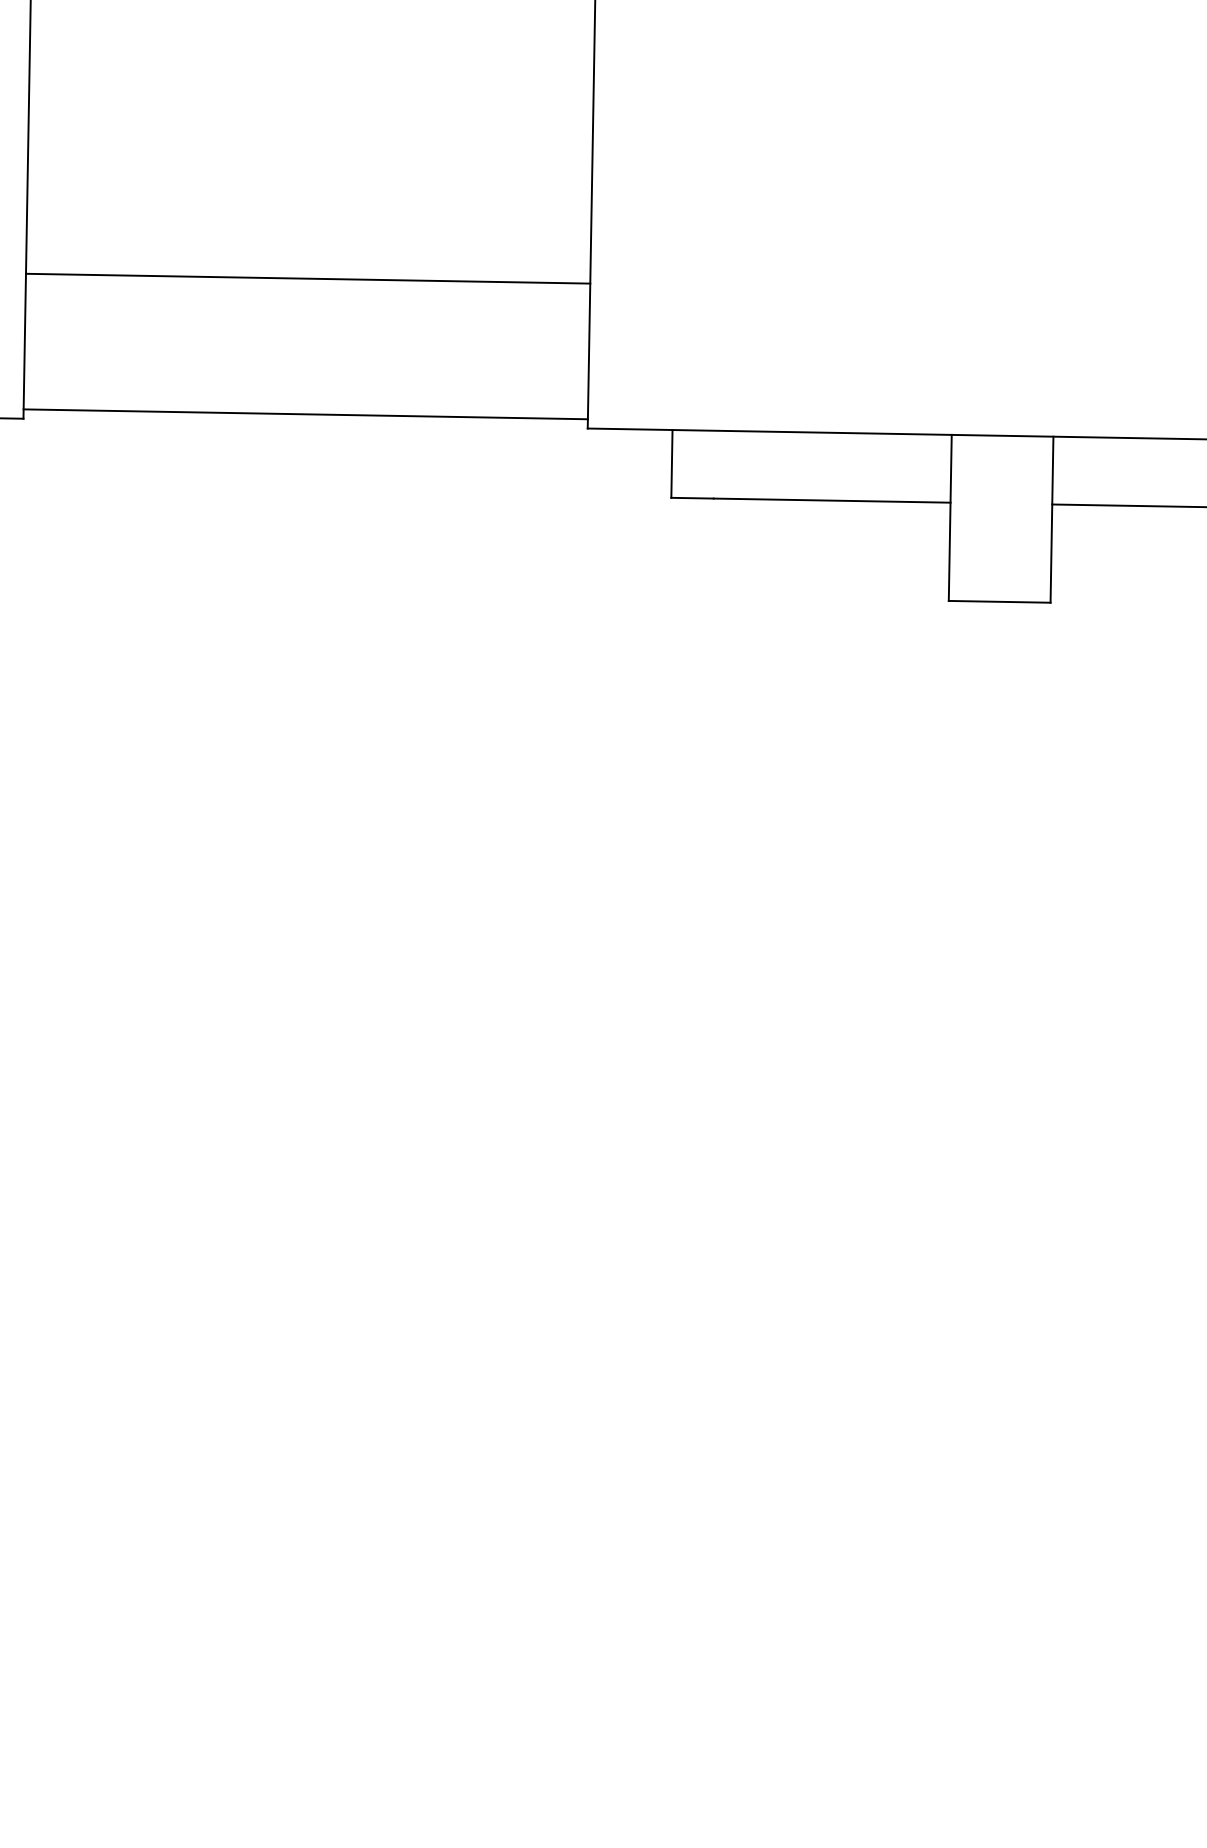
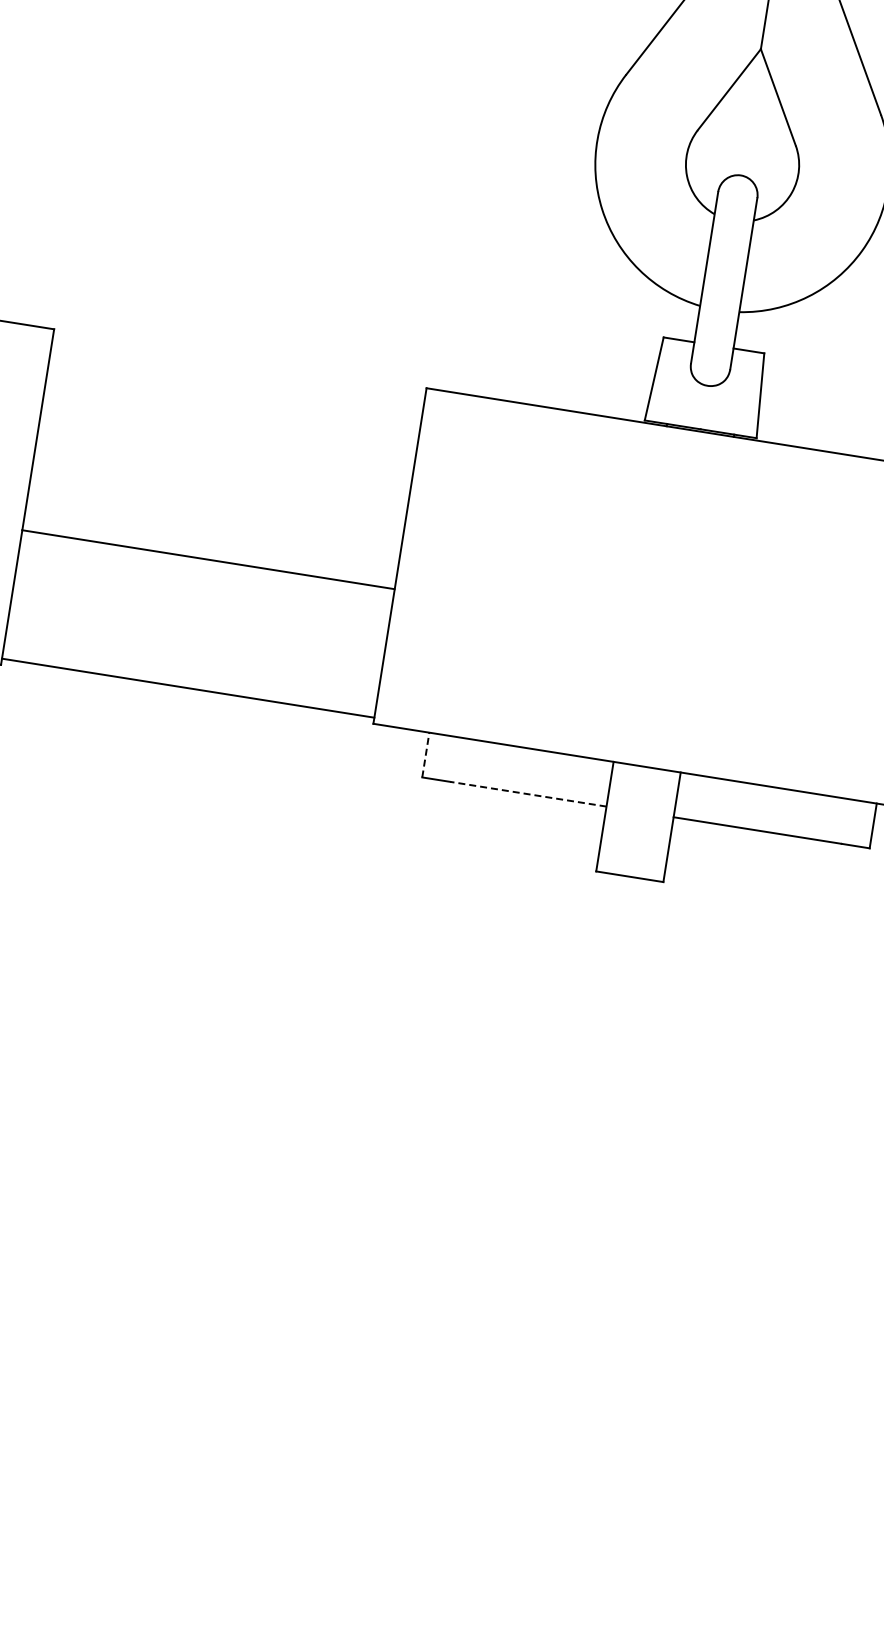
line: (308, 278) -> (208, 559), moved
line: (671, 464) -> (425, 755), solid -> dashed
line: (830, 501) -> (527, 794), solid -> dashed

